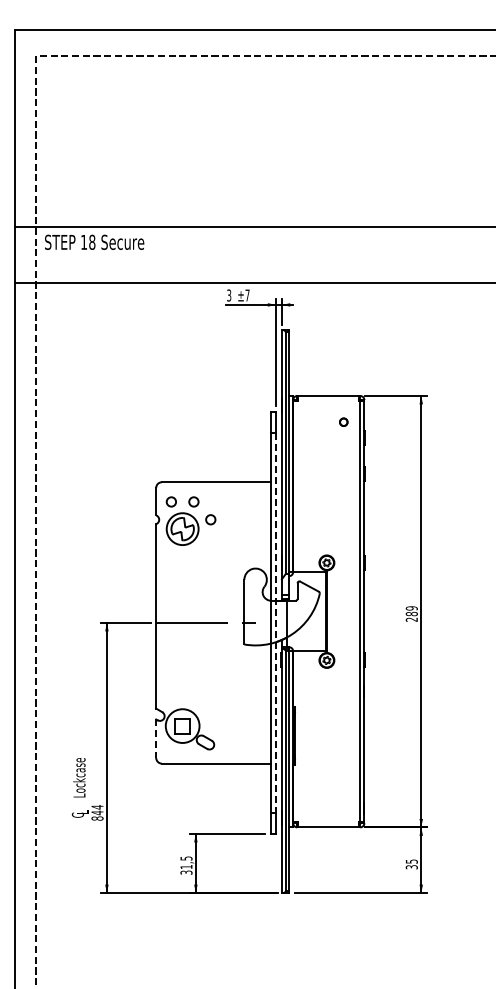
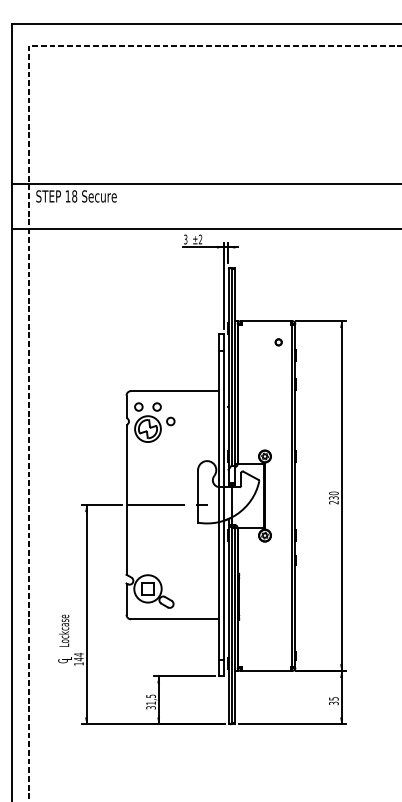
text: (247, 295) -> (200, 239), ±7 -> ±2
text: (411, 611) -> (333, 495), 289 -> 230
line: (276, 623) -> (224, 505), dashed -> solid
line: (156, 739) -> (126, 599), dashed -> solid
text: (97, 818) -> (78, 663), 844 -> 144

